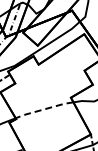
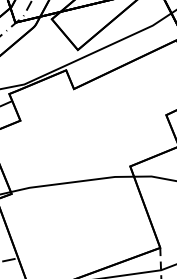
line: (44, 109) -> (72, 182), dashed -> solid

